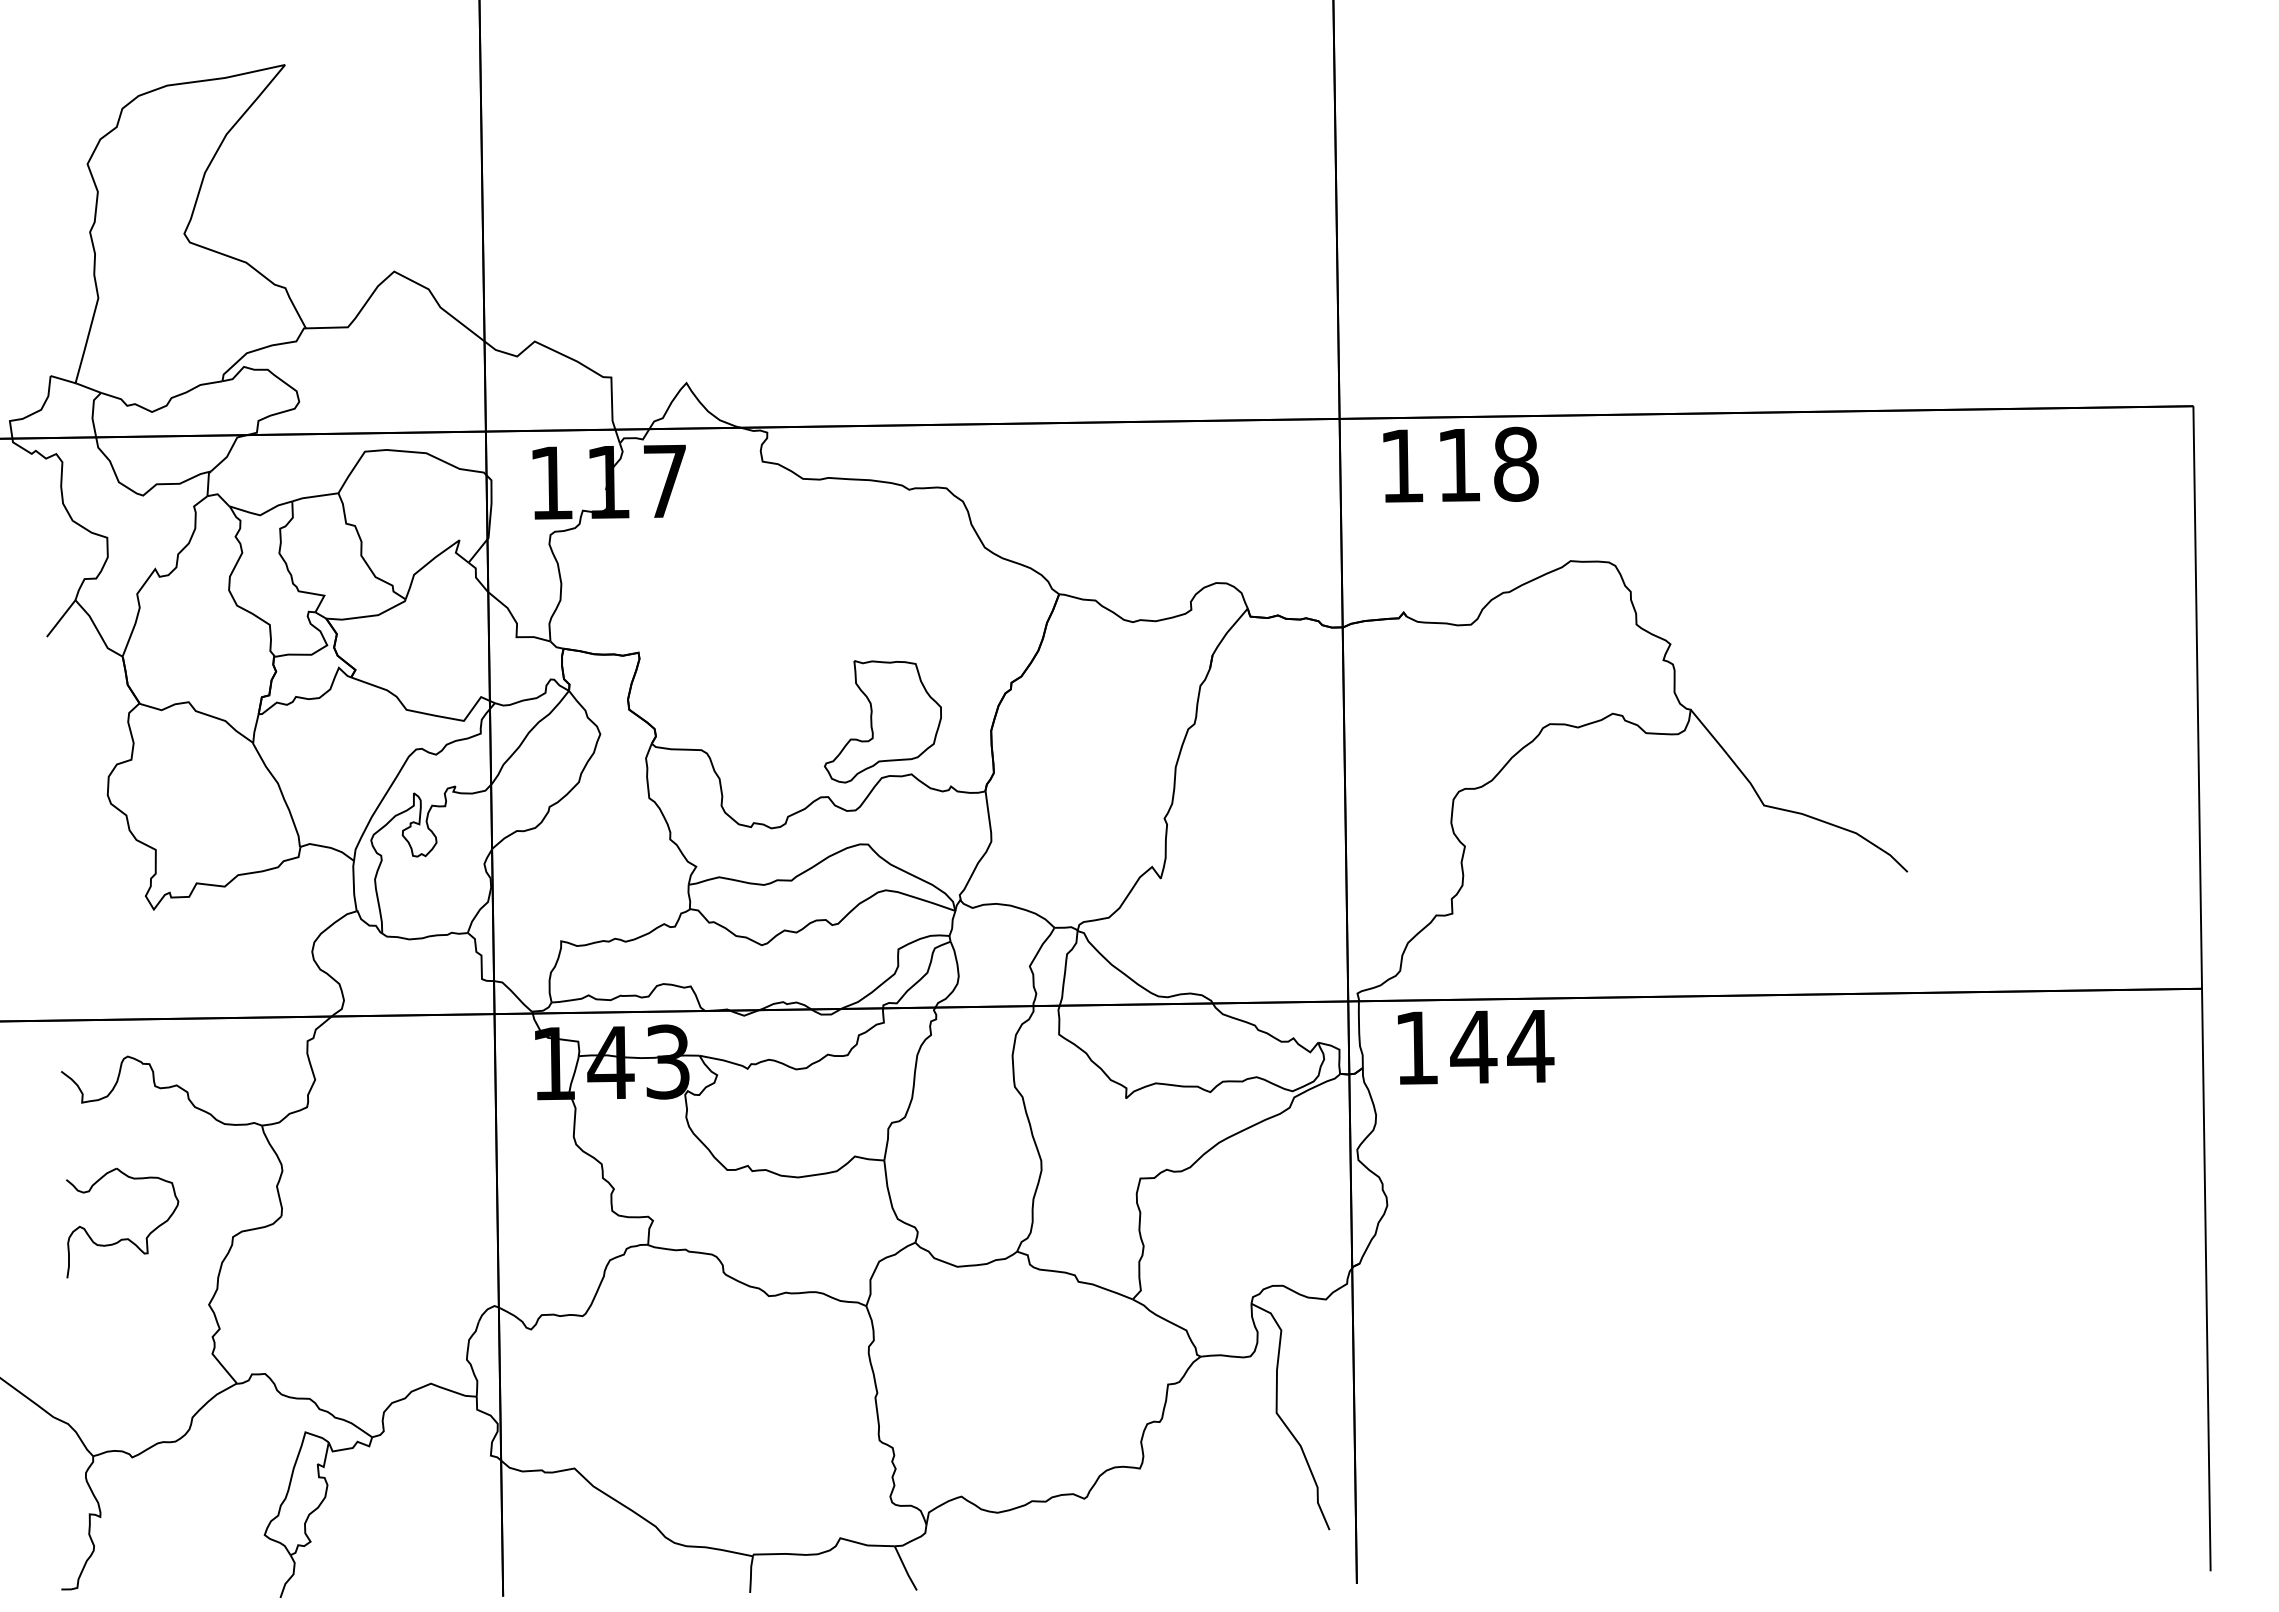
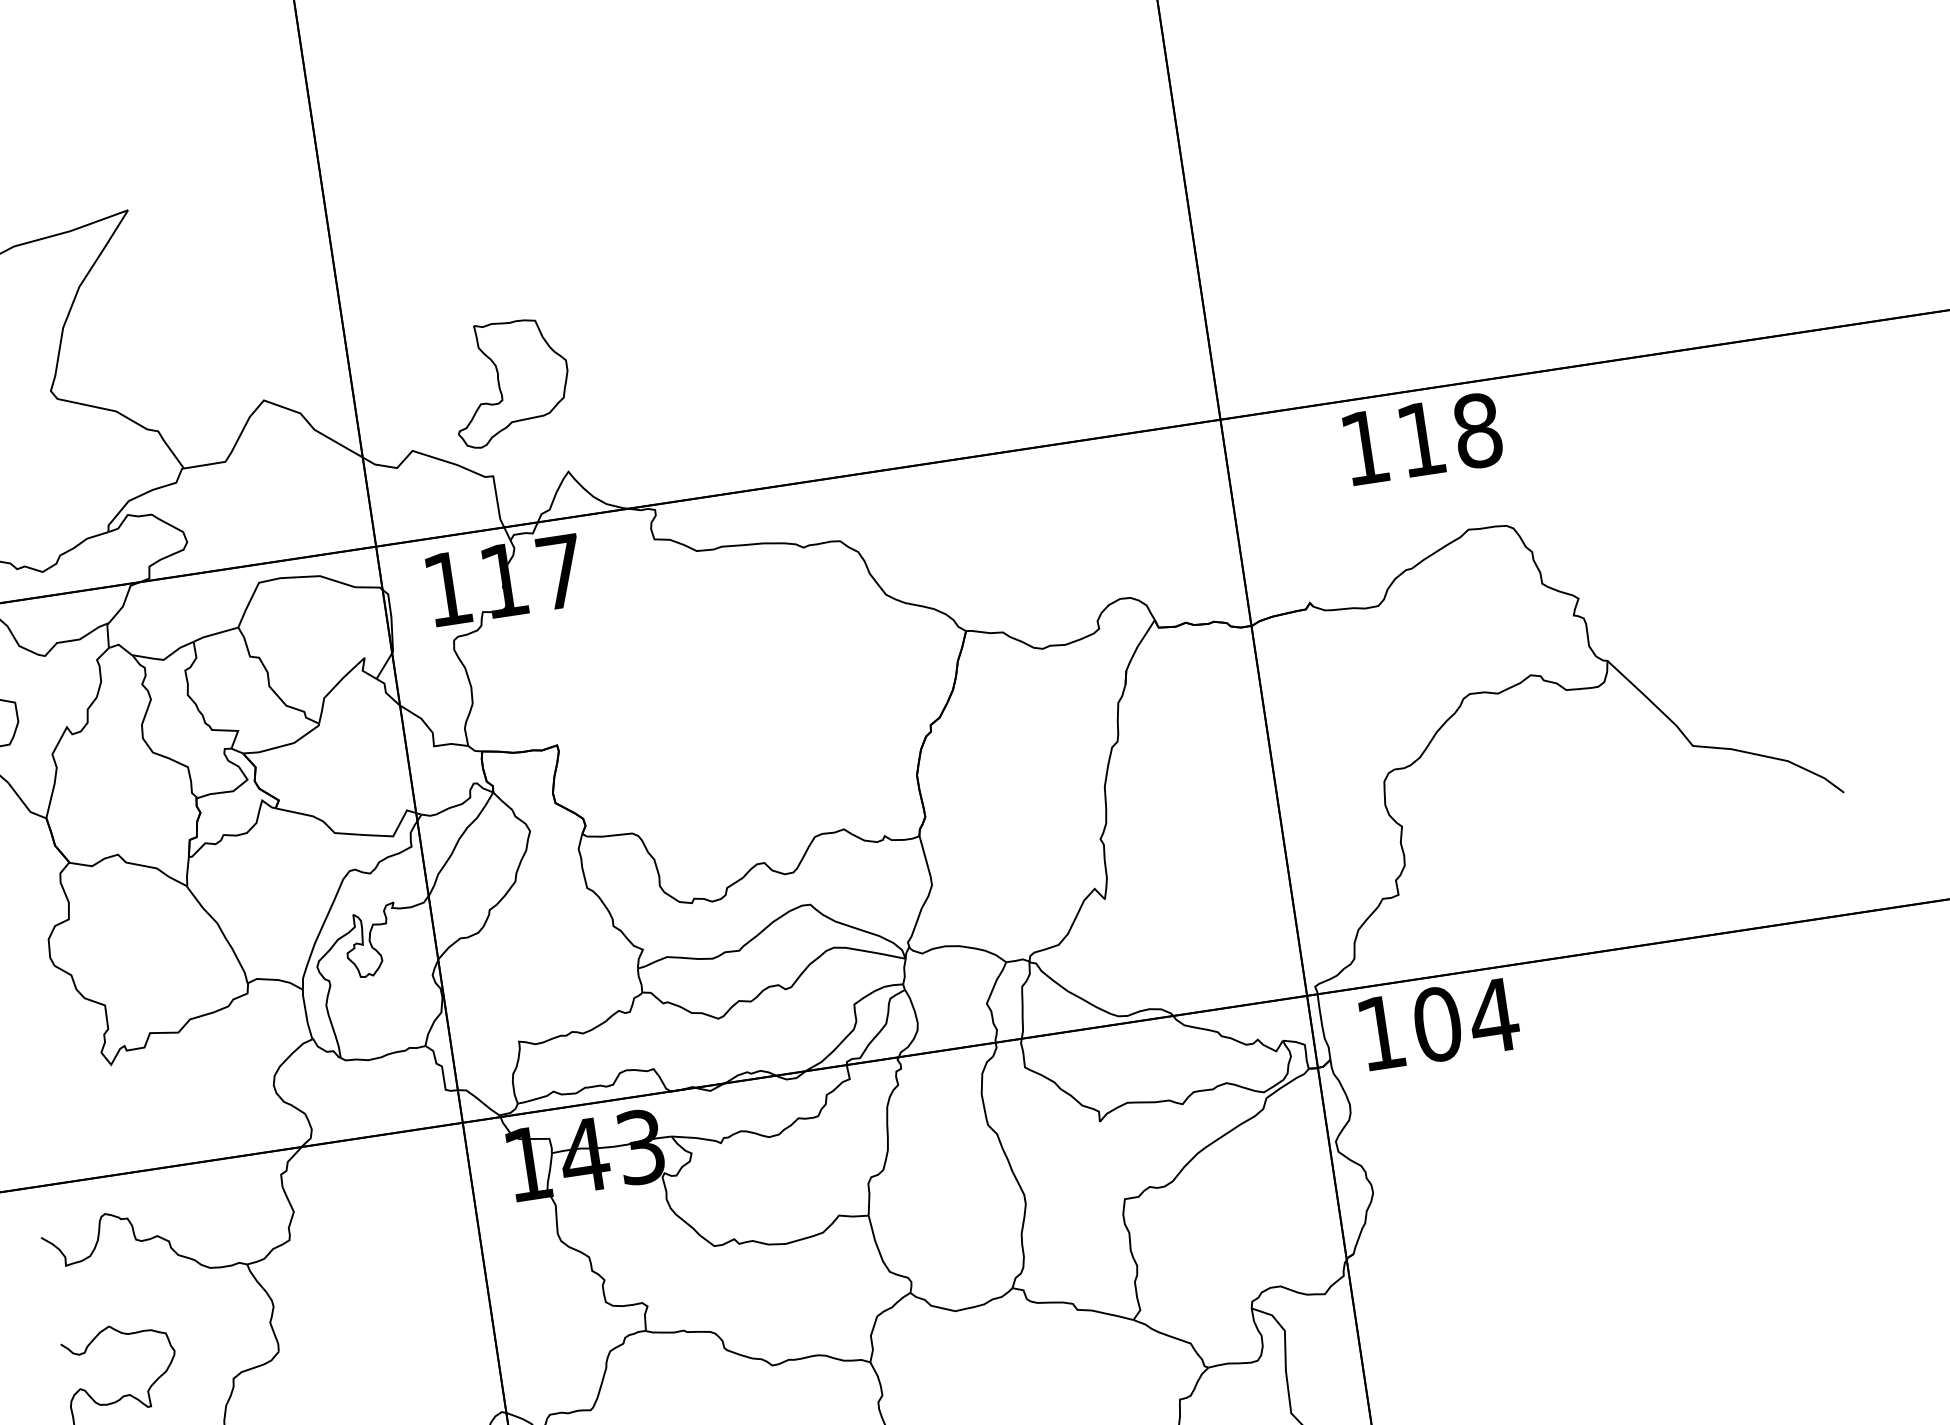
text: (1460, 464) -> (1422, 438), moved
part: (882, 721) -> (509, 382), moved
text: (1473, 1046) -> (1437, 1023), 144 -> 104

